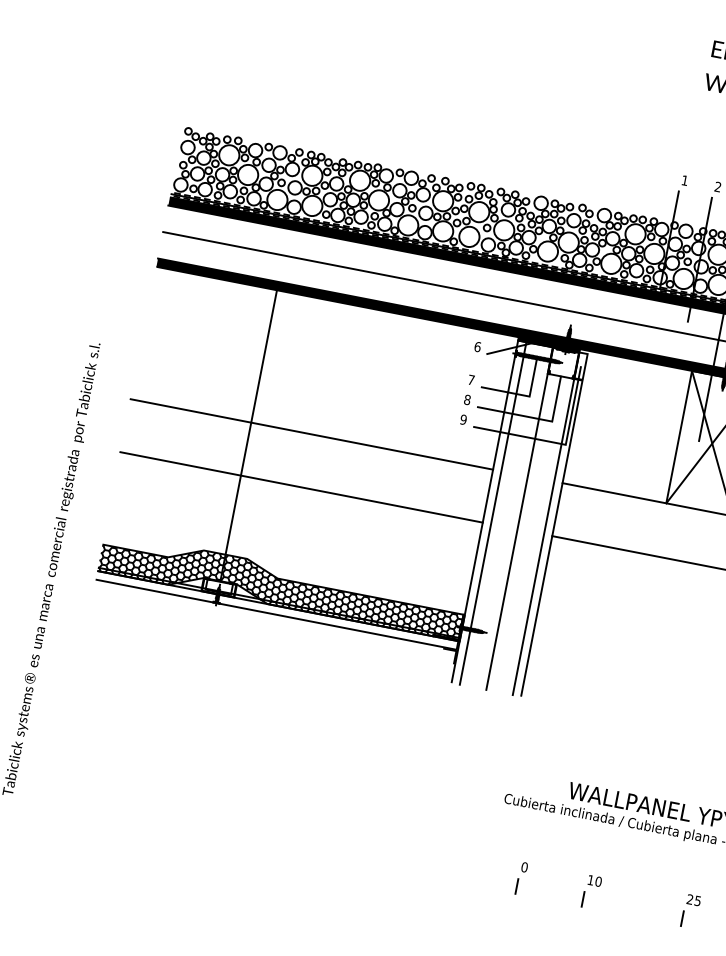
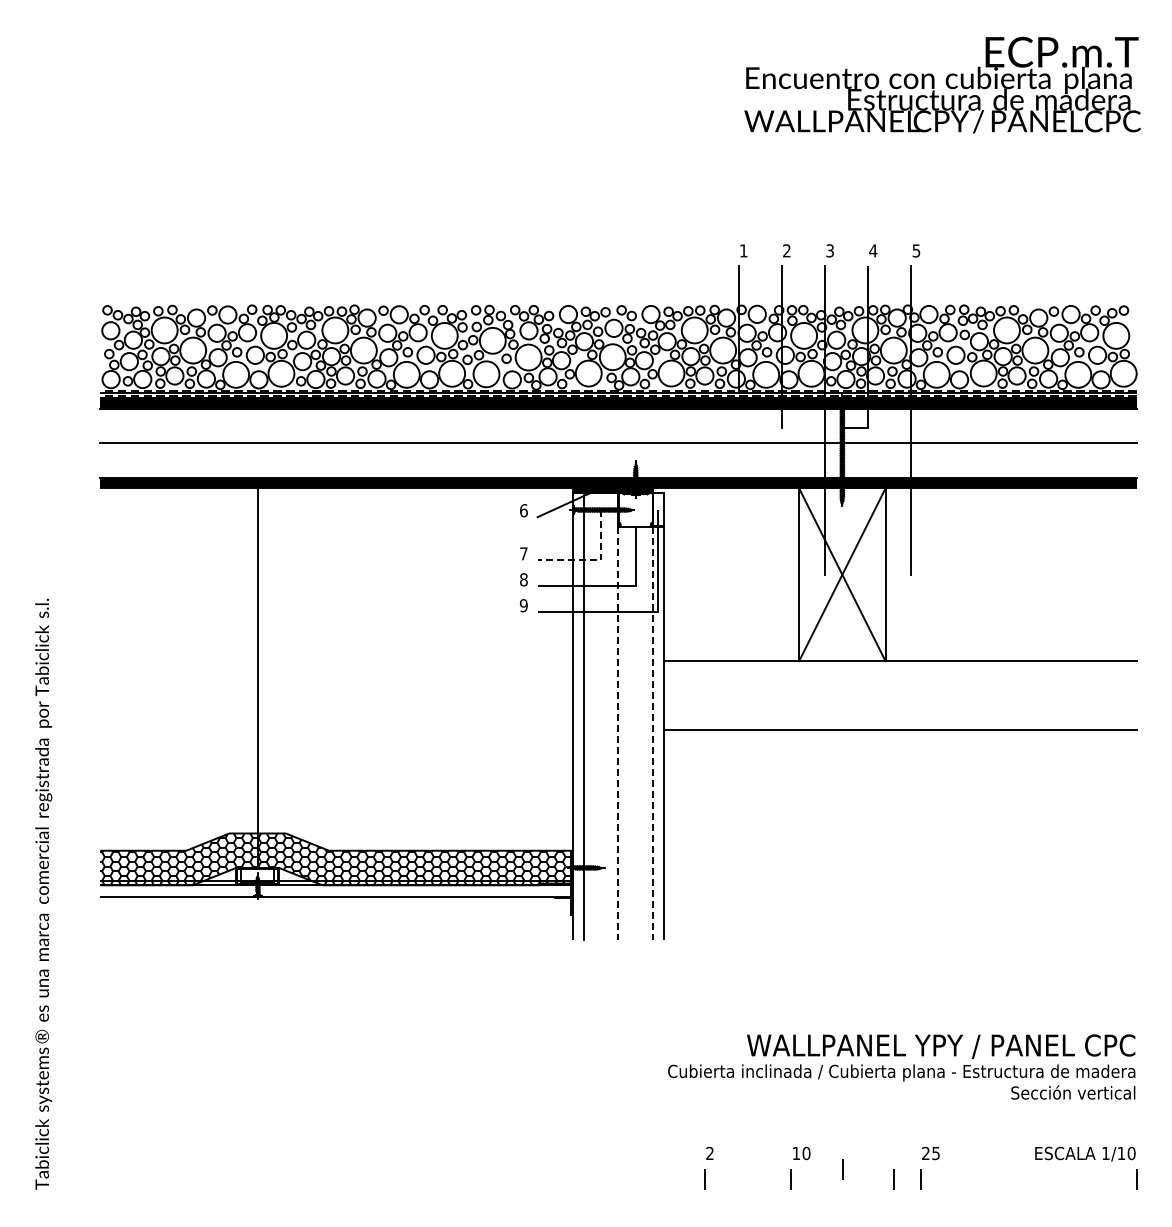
line: (525, 395) -> (595, 560), solid -> dashed
line: (311, 434) -> (336, 661), removed
line: (301, 487) -> (336, 730), removed
line: (516, 532) -> (618, 734), solid -> dashed
line: (543, 537) -> (653, 734), solid -> dashed
text: (524, 867) -> (709, 1153), 0 -> 2
line: (623, 899) -> (842, 1169), added
line: (661, 914) -> (893, 1179), added

